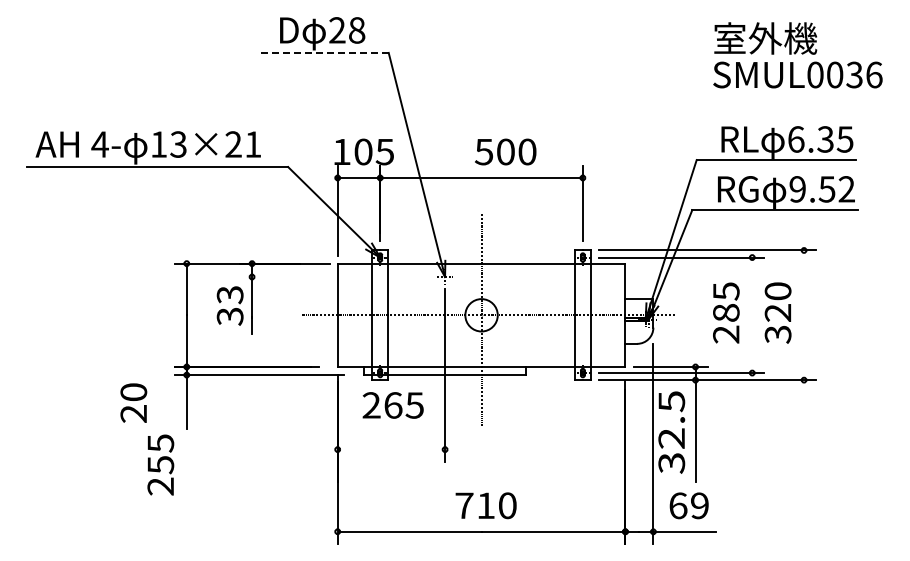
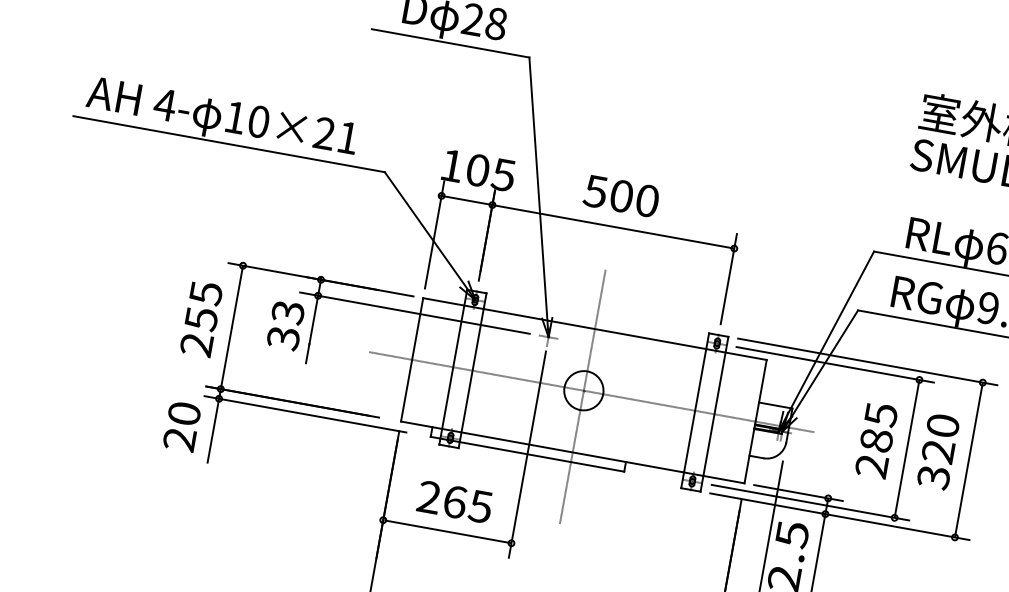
line: (322, 52) -> (450, 42), dashed -> solid
text: (178, 144) -> (258, 121), 13×21 -> 10×21
text: (505, 151) -> (621, 195), moved
line: (332, 277) -> (414, 313), added
line: (752, 315) -> (907, 449), added
line: (804, 315) -> (969, 460), added
text: (133, 402) -> (181, 425), moved
text: (392, 405) -> (454, 501), moved
line: (391, 449) -> (447, 531), added
text: (160, 464) -> (201, 318), moved

